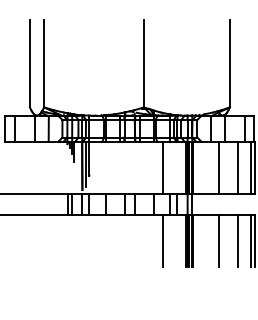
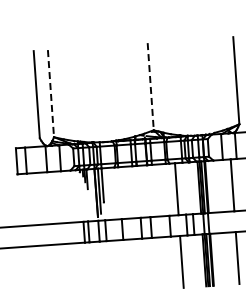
line: (44, 63) -> (51, 93), solid -> dashed
line: (144, 63) -> (151, 86), solid -> dashed

